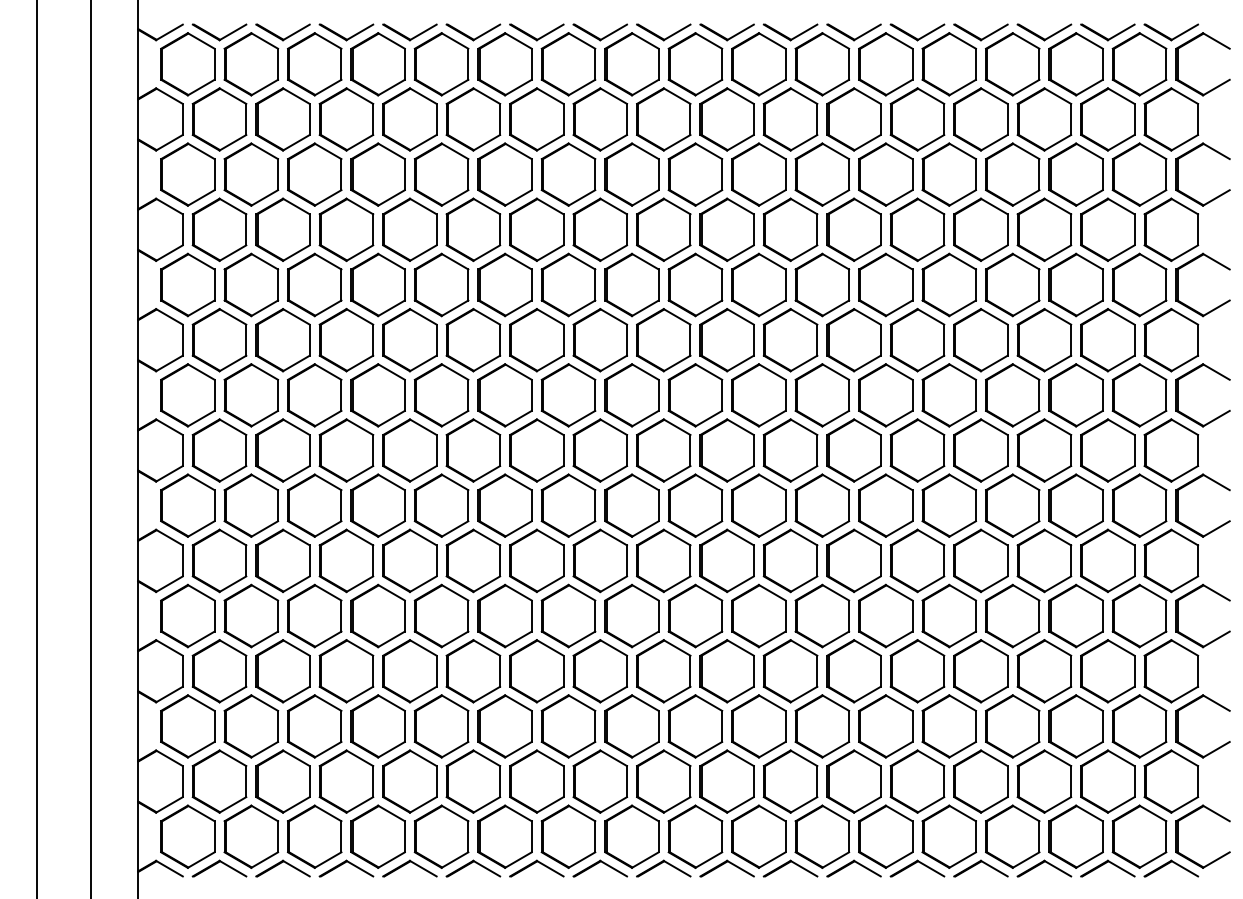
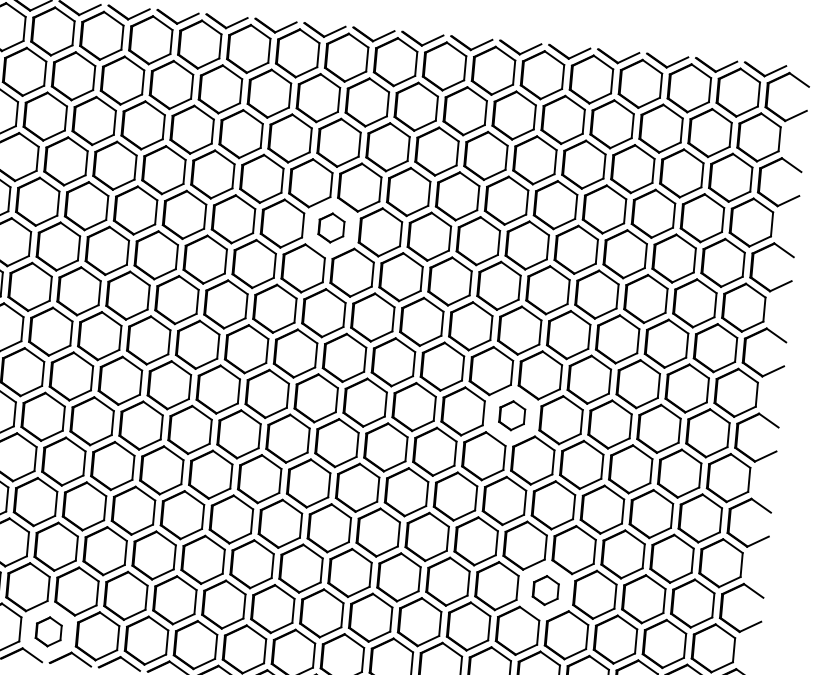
part: (631, 284) -> (331, 227), size x0.6
part: (885, 505) -> (511, 415), size x0.6
part: (948, 726) -> (545, 590), size x0.6
part: (314, 836) -> (48, 631), size x0.6

